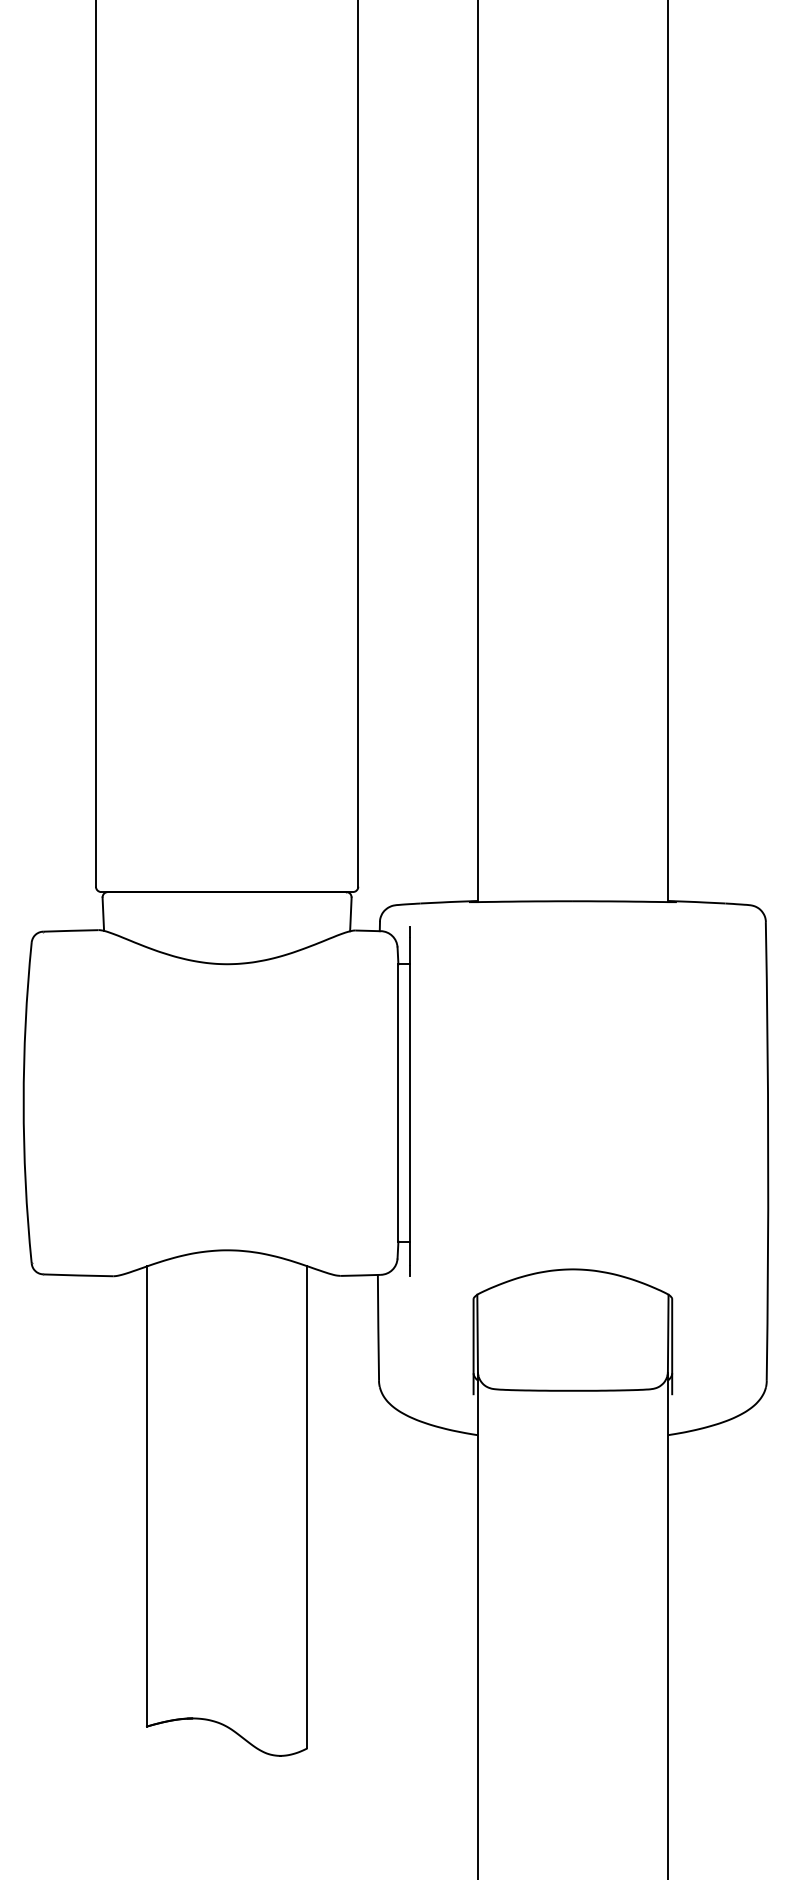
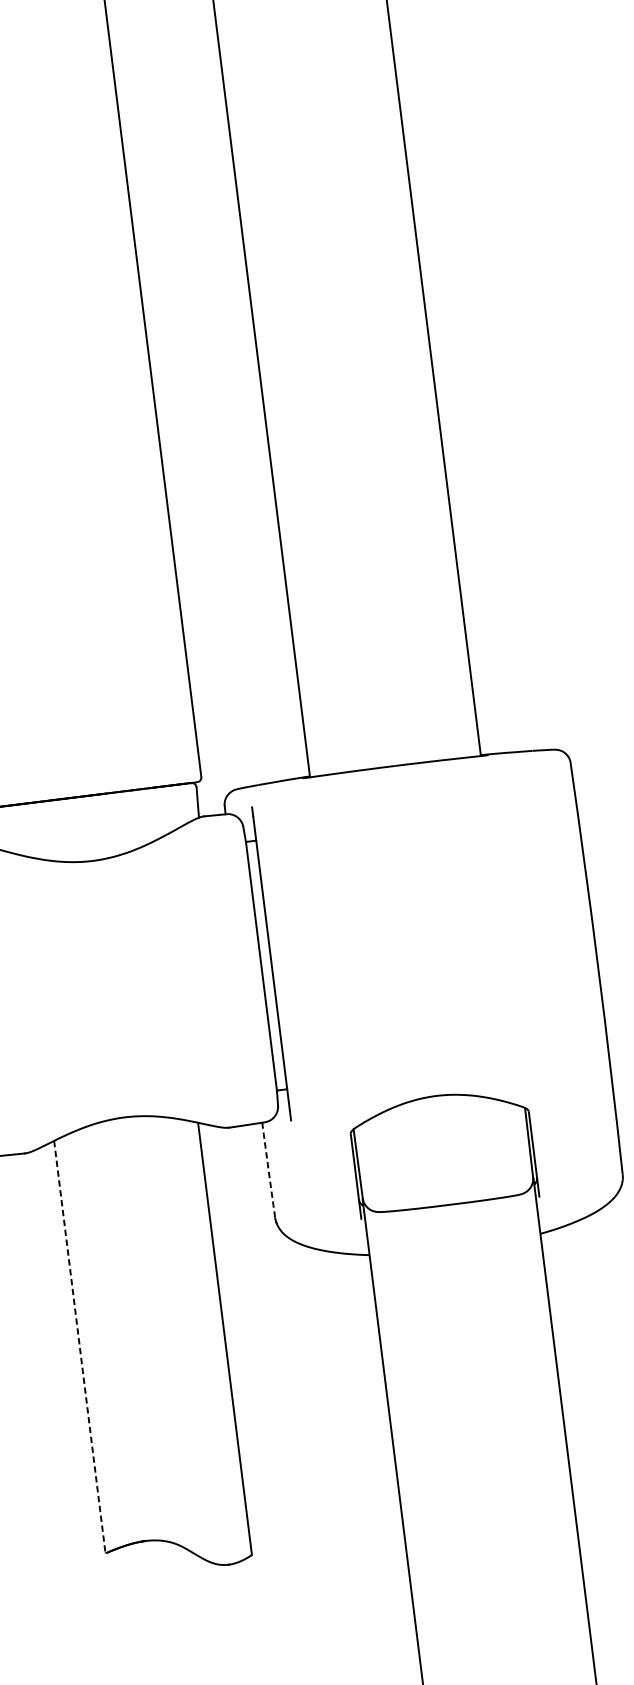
arc: (378, 1327) -> (268, 1169), solid -> dashed
line: (146, 1497) -> (79, 1348), solid -> dashed

